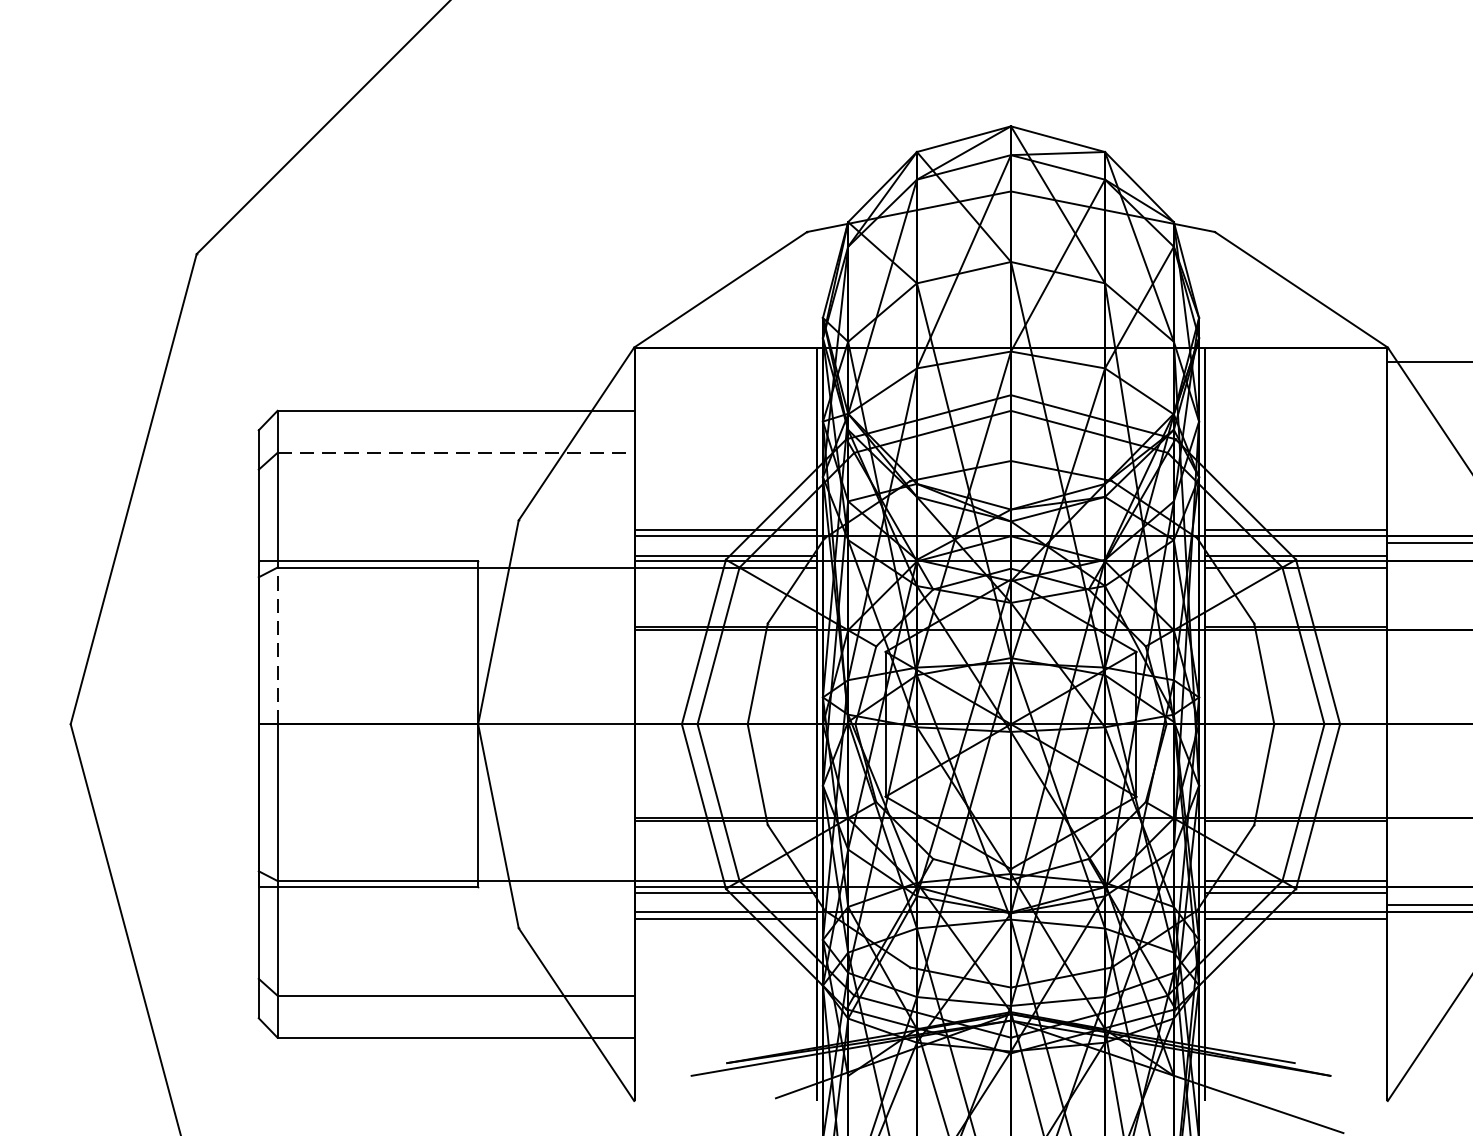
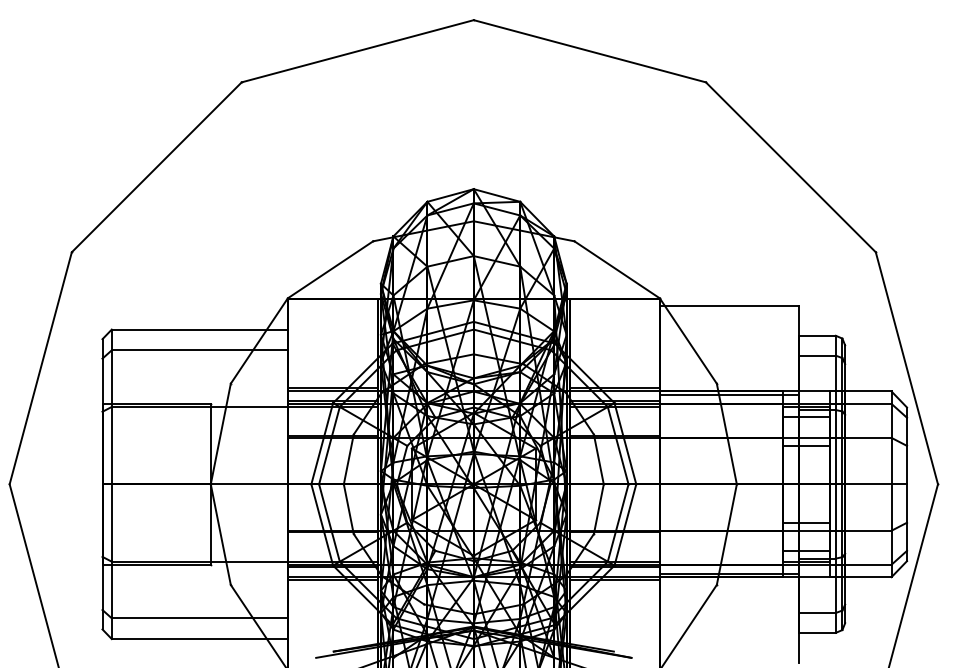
line: (457, 453) -> (200, 350), dashed -> solid
line: (277, 645) -> (111, 445), dashed -> solid

